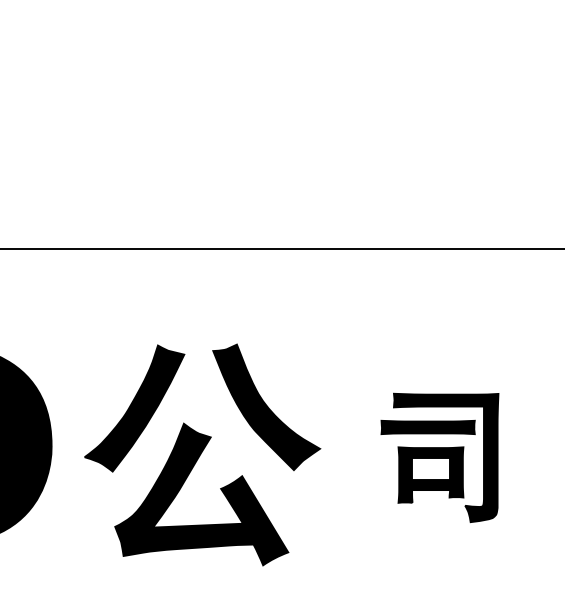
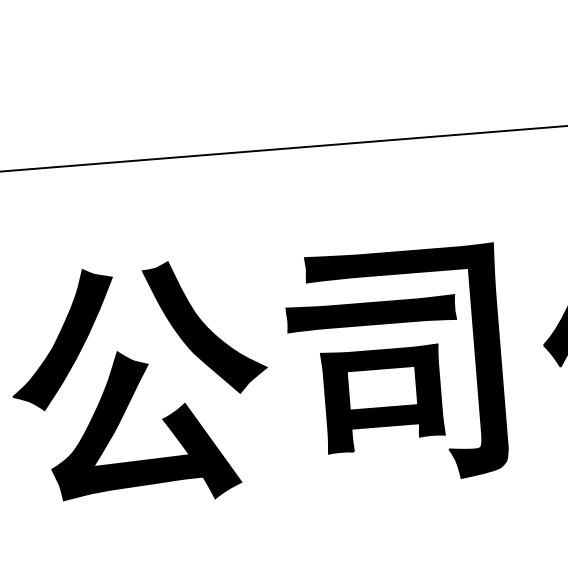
part: (439, 457) -> (396, 366), size x1.67

